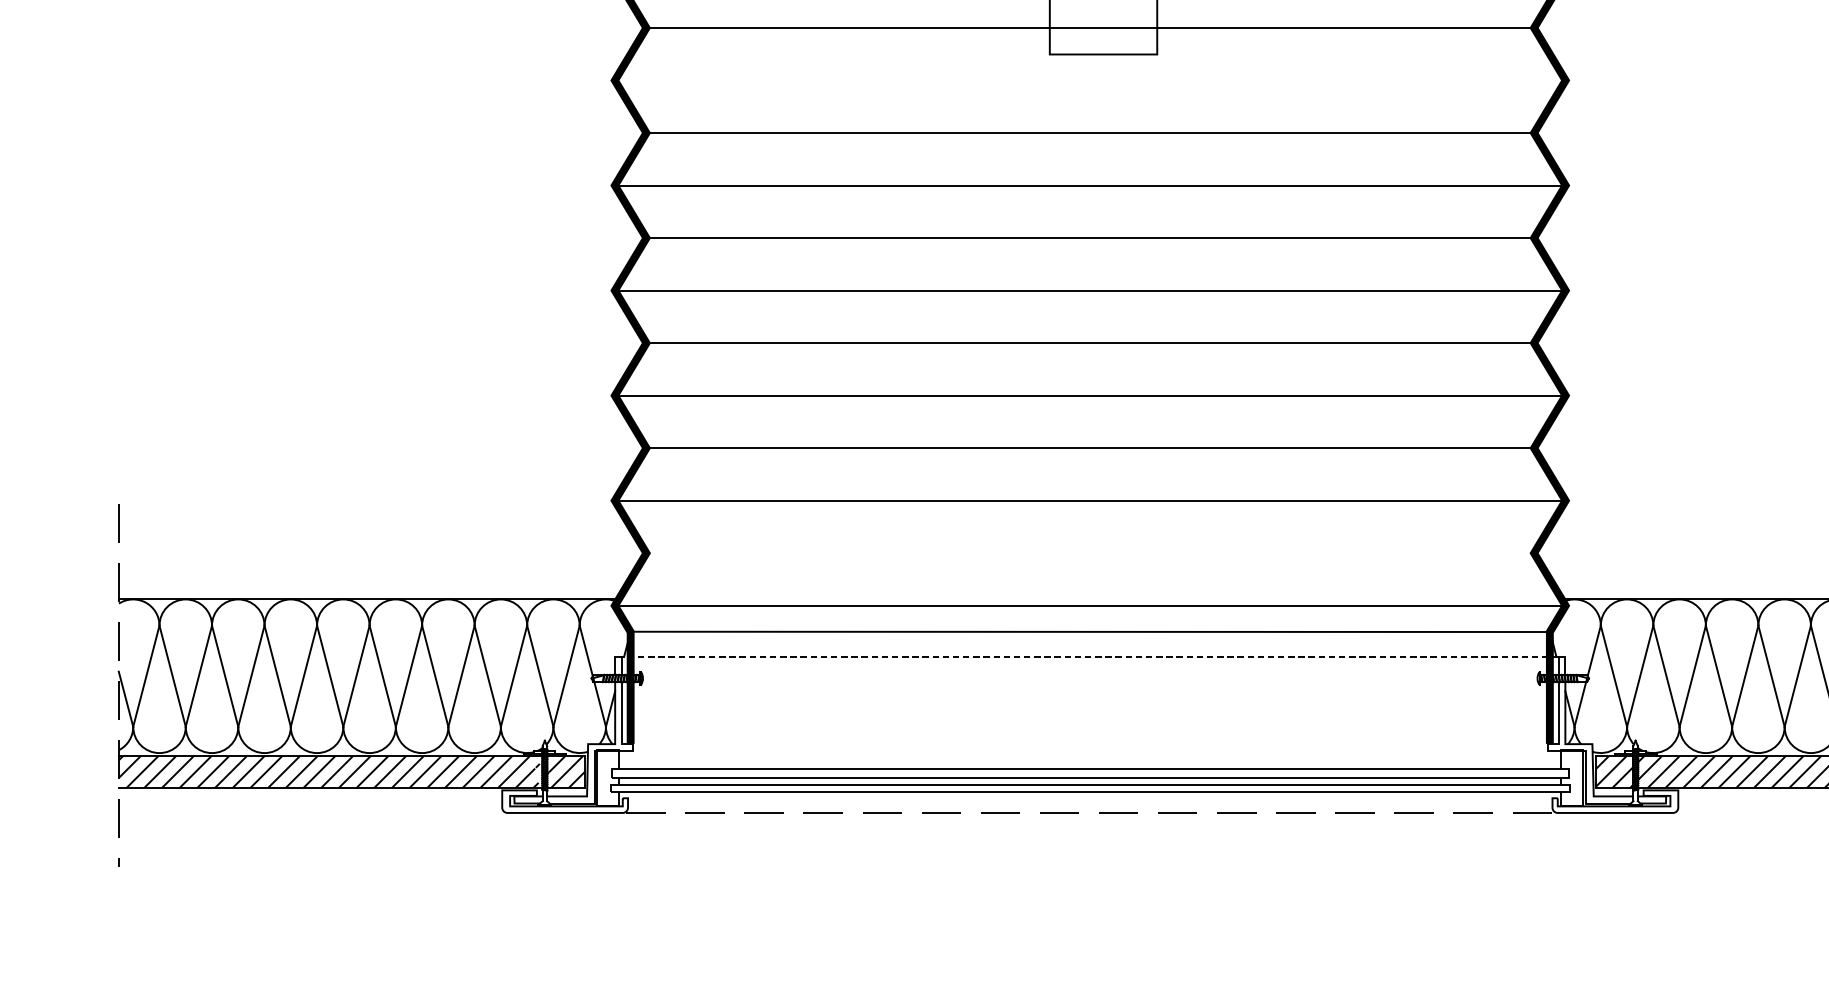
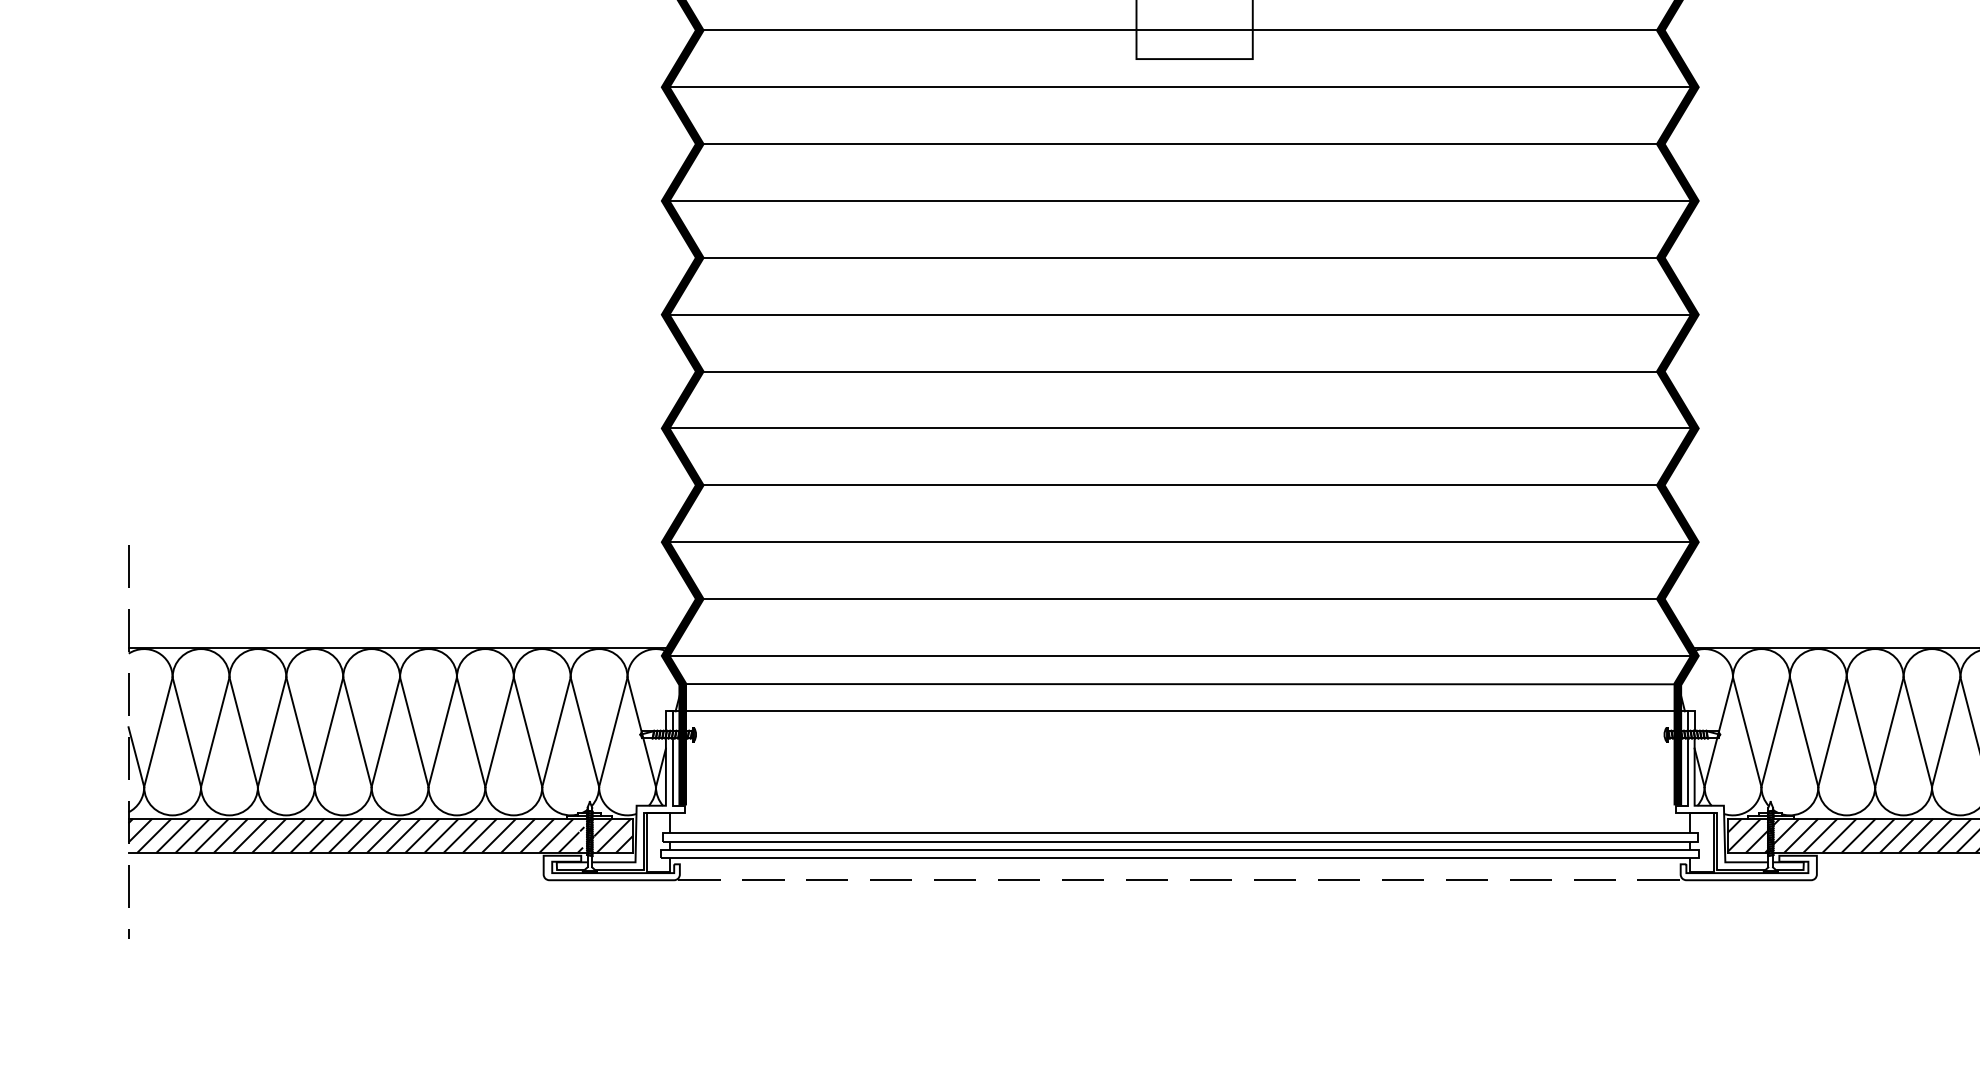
line: (1089, 80) -> (1179, 87), added
line: (1089, 553) -> (1179, 599), added
line: (1089, 657) -> (1179, 711), dashed -> solid

